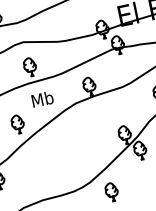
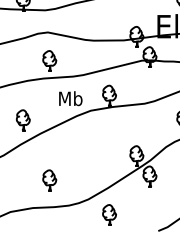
text: (42, 99) -> (70, 98), moved
part: (52, 172) -> (49, 180), added

